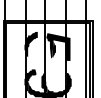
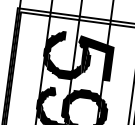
fill: (39, 55) -> (64, 67), added
fill: (55, 75) -> (84, 100), added

